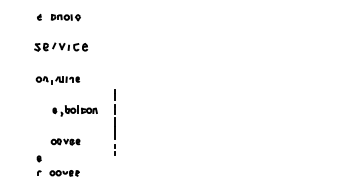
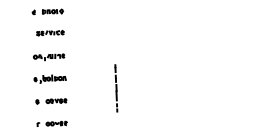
part: (60, 46) -> (49, 32), size x0.71
part: (74, 110) -> (49, 78), moved
line: (114, 122) -> (116, 88), moved
part: (38, 158) -> (36, 101), moved

